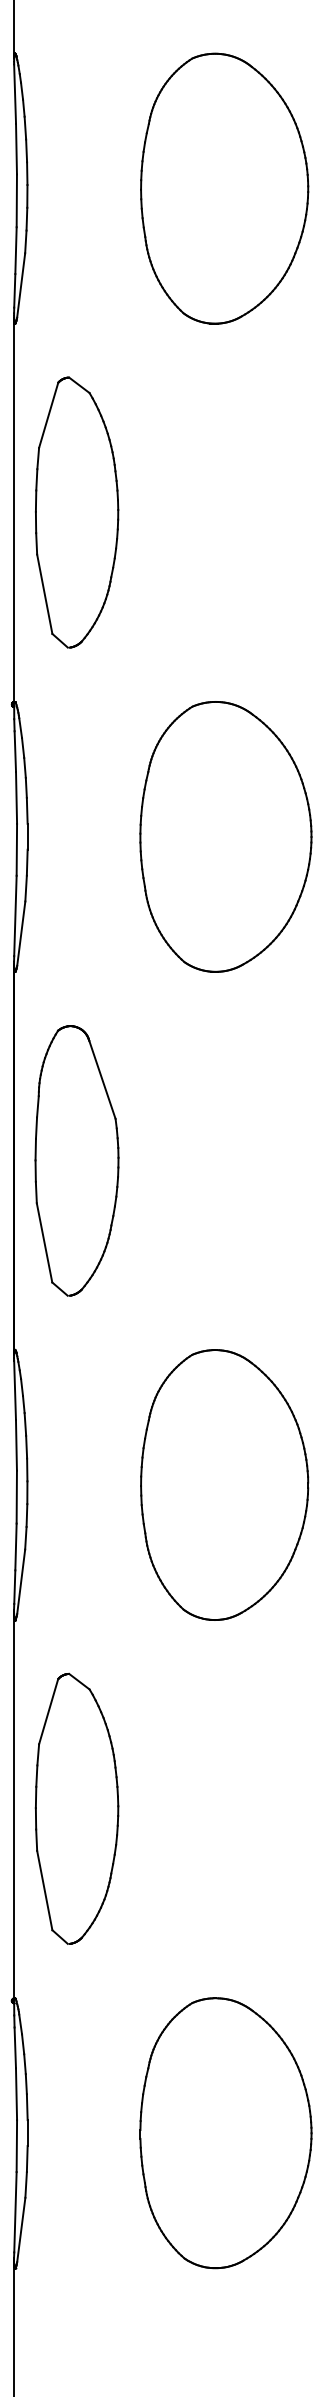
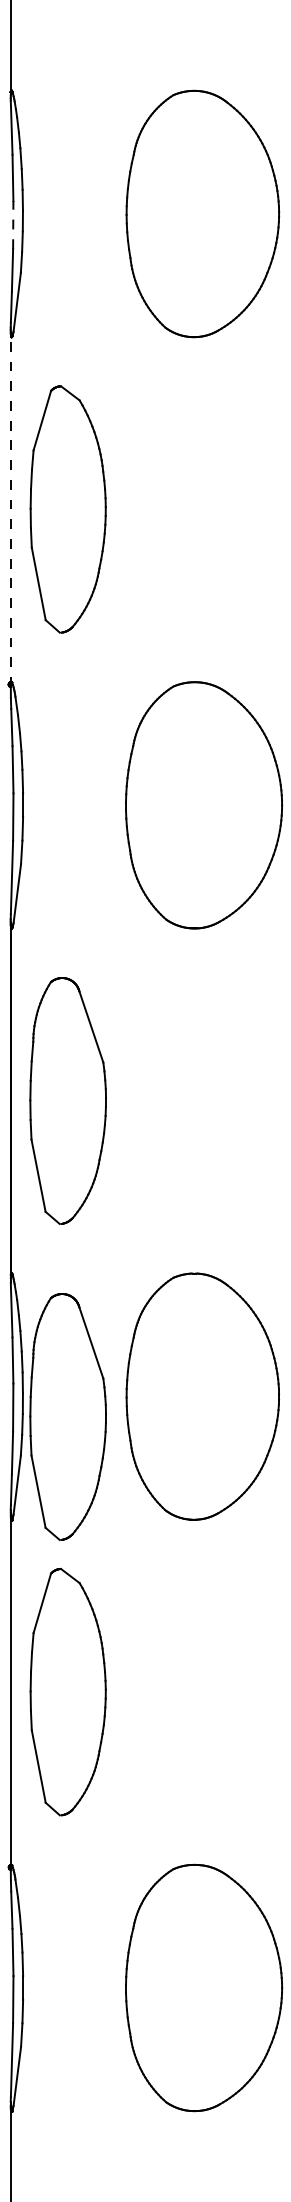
line: (17, 200) -> (13, 224), solid -> dashed
line: (13, 512) -> (10, 509), solid -> dashed
part: (76, 1506) -> (67, 1416), added

